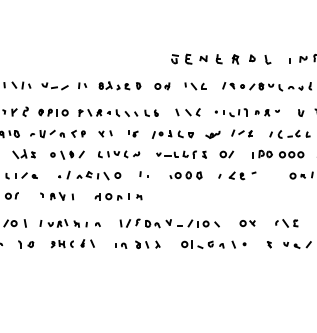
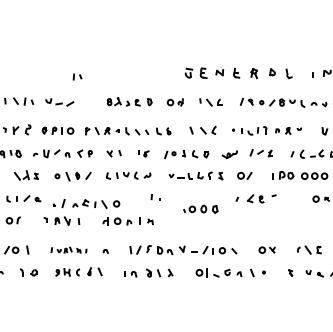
part: (82, 85) -> (77, 76), moved
part: (89, 175) -> (86, 203), moved
part: (185, 175) -> (200, 209), moved
part: (63, 223) -> (68, 250), size x0.7

